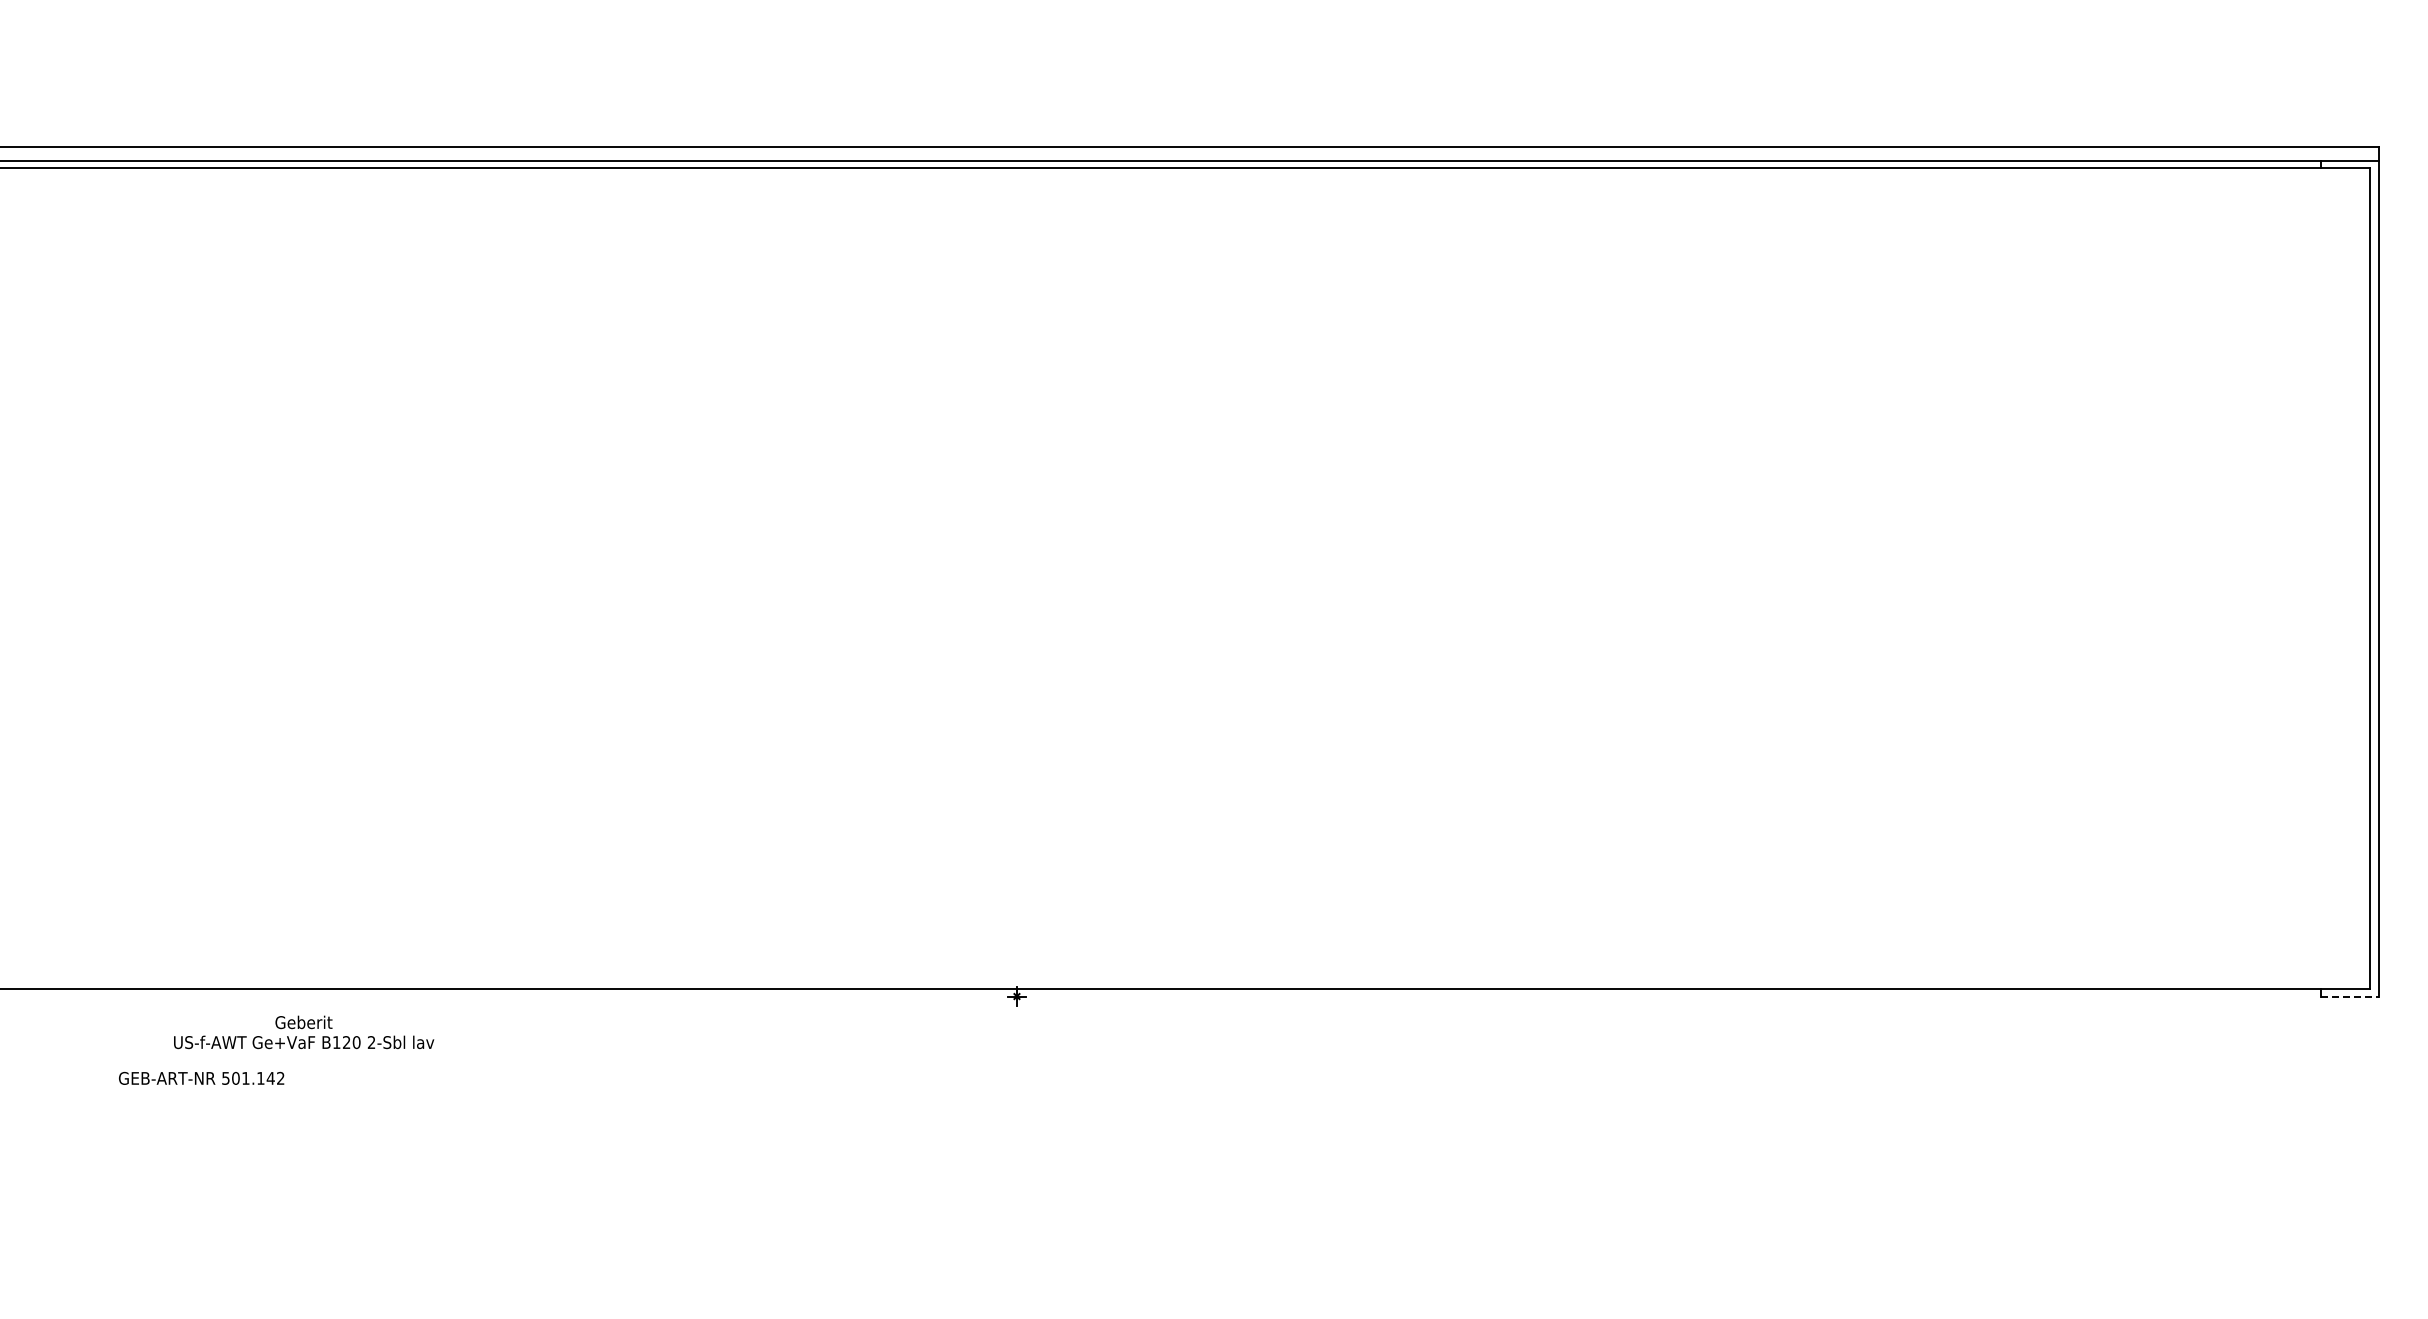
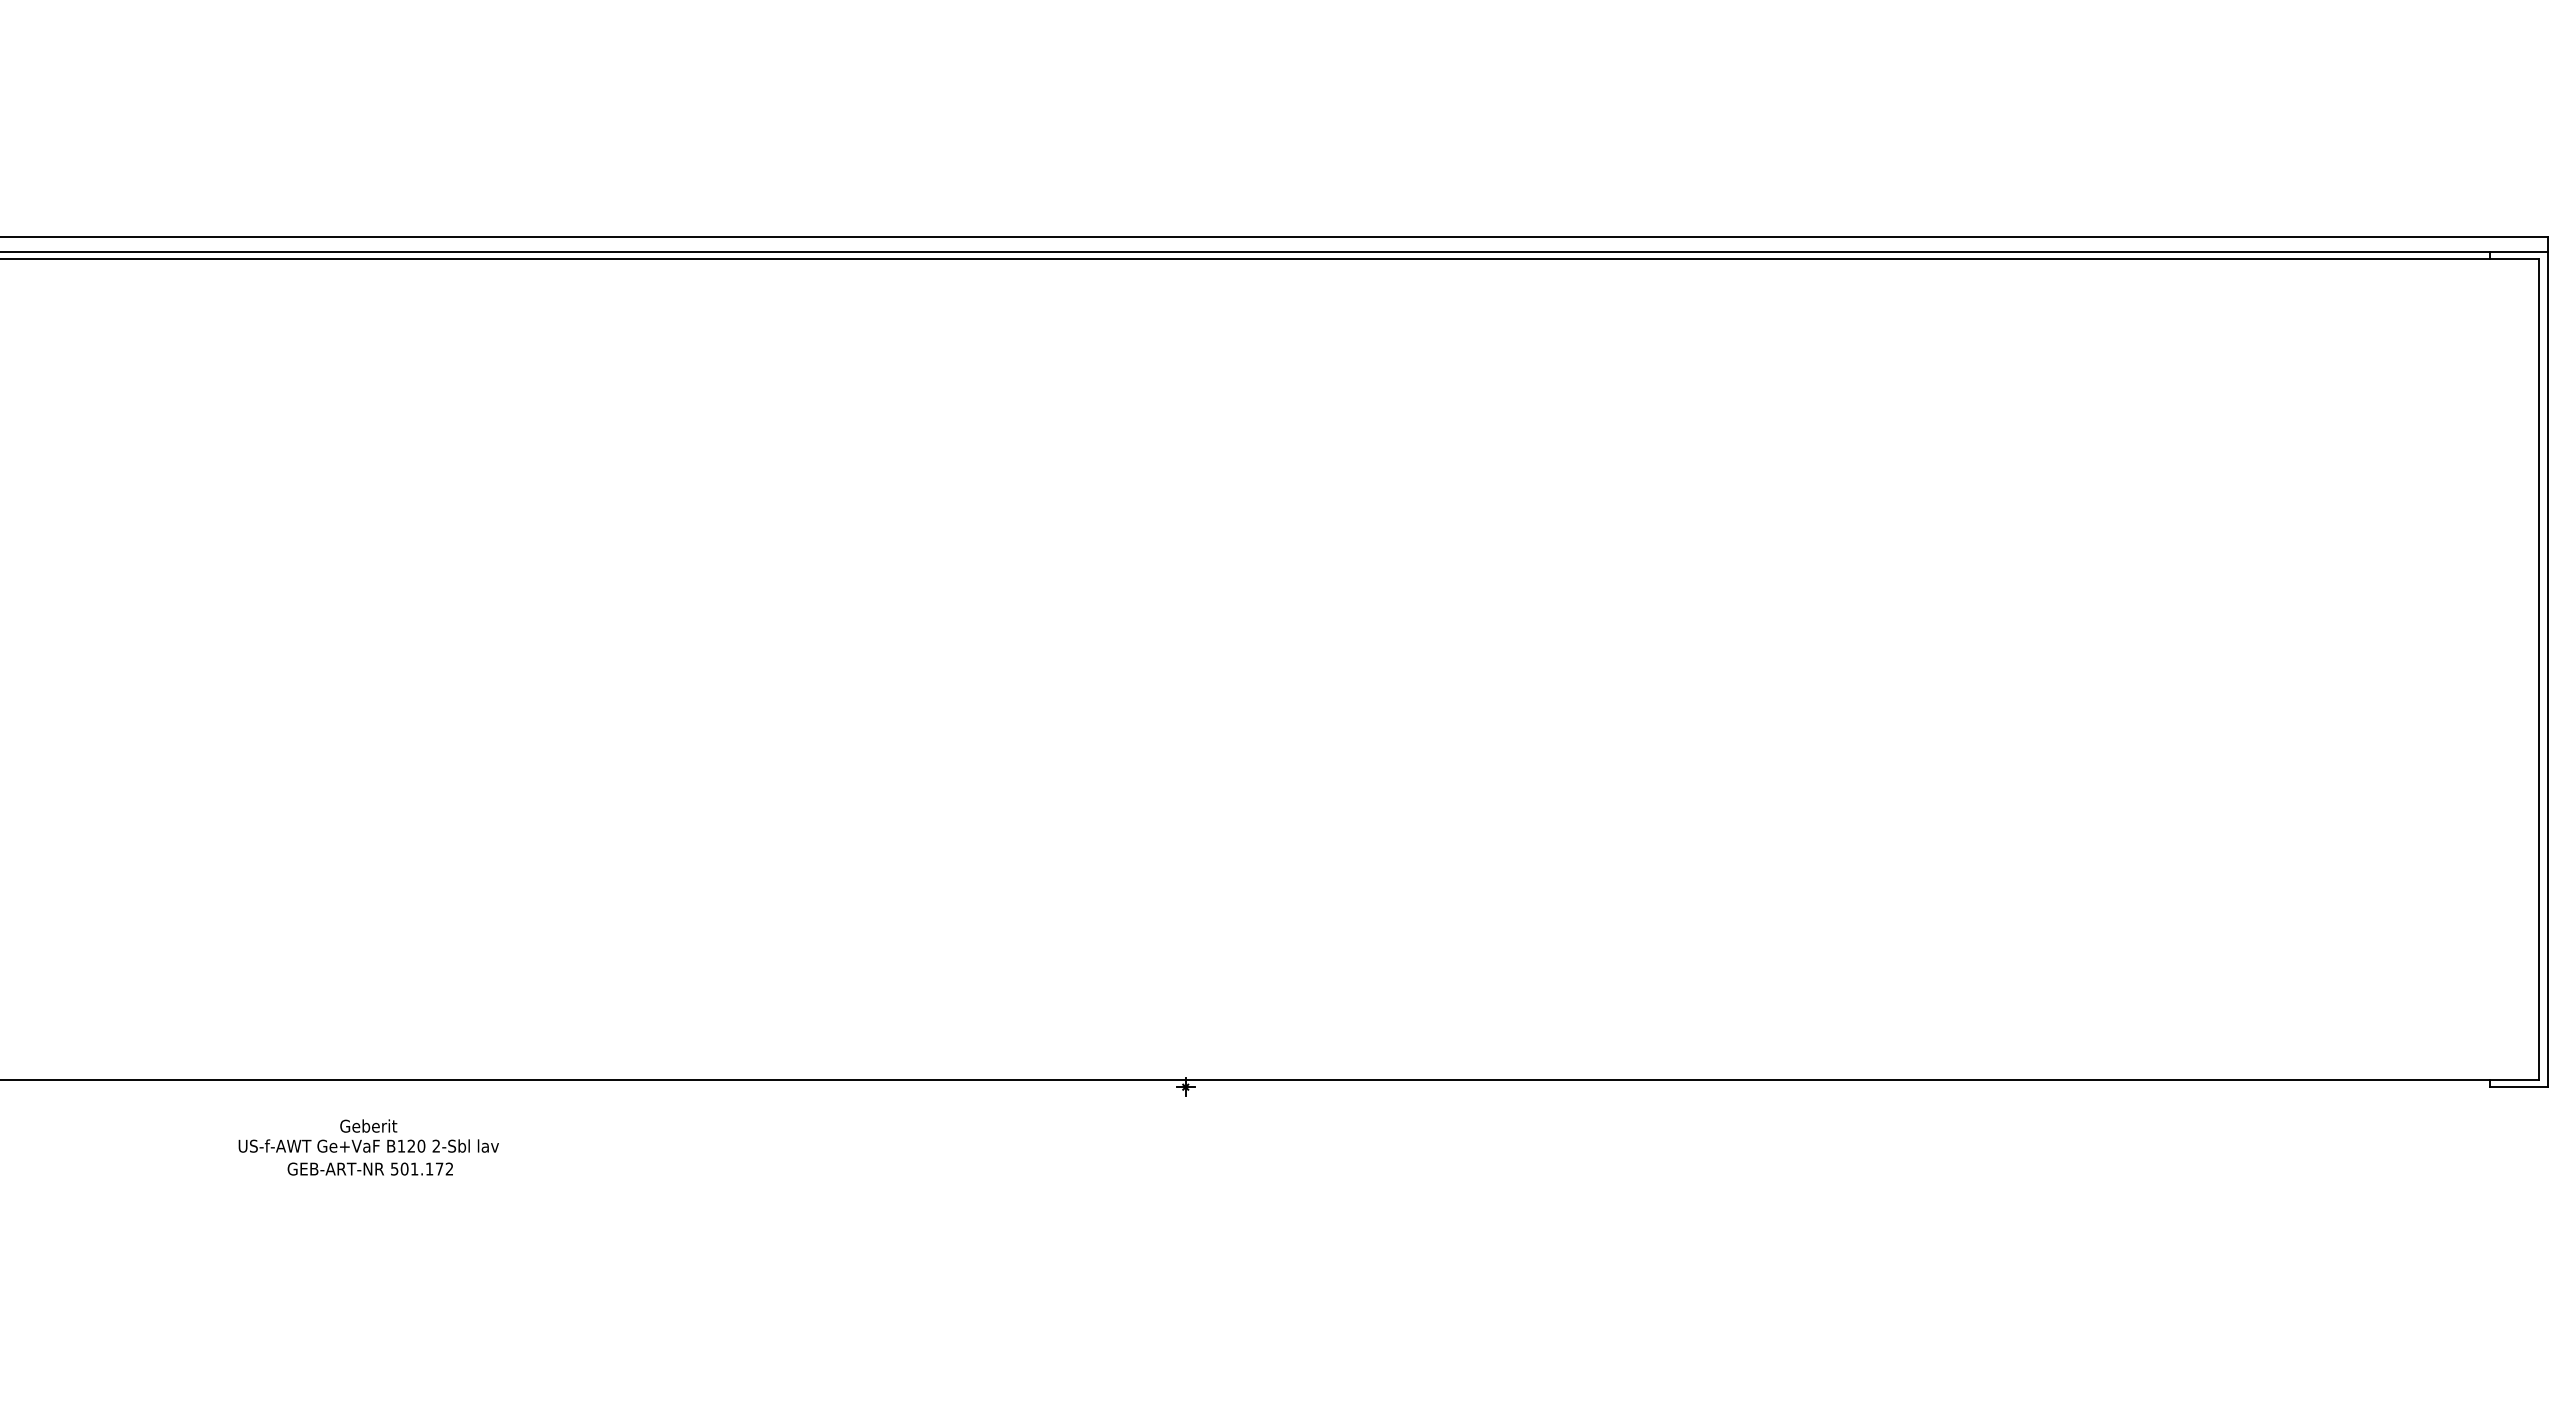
line: (2350, 996) -> (2519, 1087), dashed -> solid
text: (303, 1031) -> (368, 1135), moved
text: (270, 1077) -> (439, 1168), 501.142 -> 501.172

